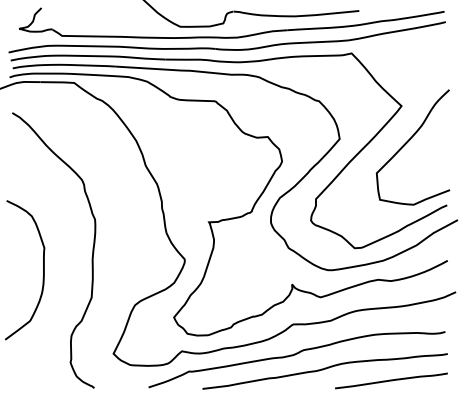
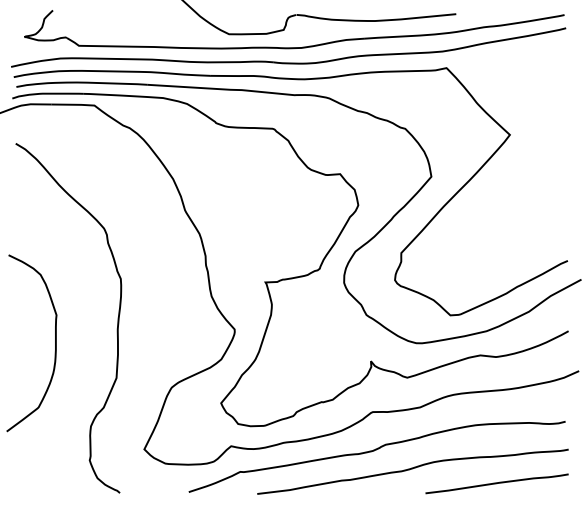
curve: (408, 141) -> (518, 180), removed

